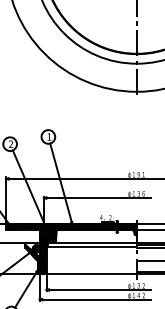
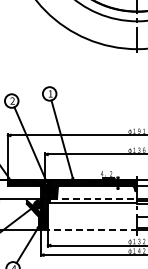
line: (93, 242) -> (94, 198), solid -> dashed
line: (90, 274) -> (91, 230), solid -> dashed

